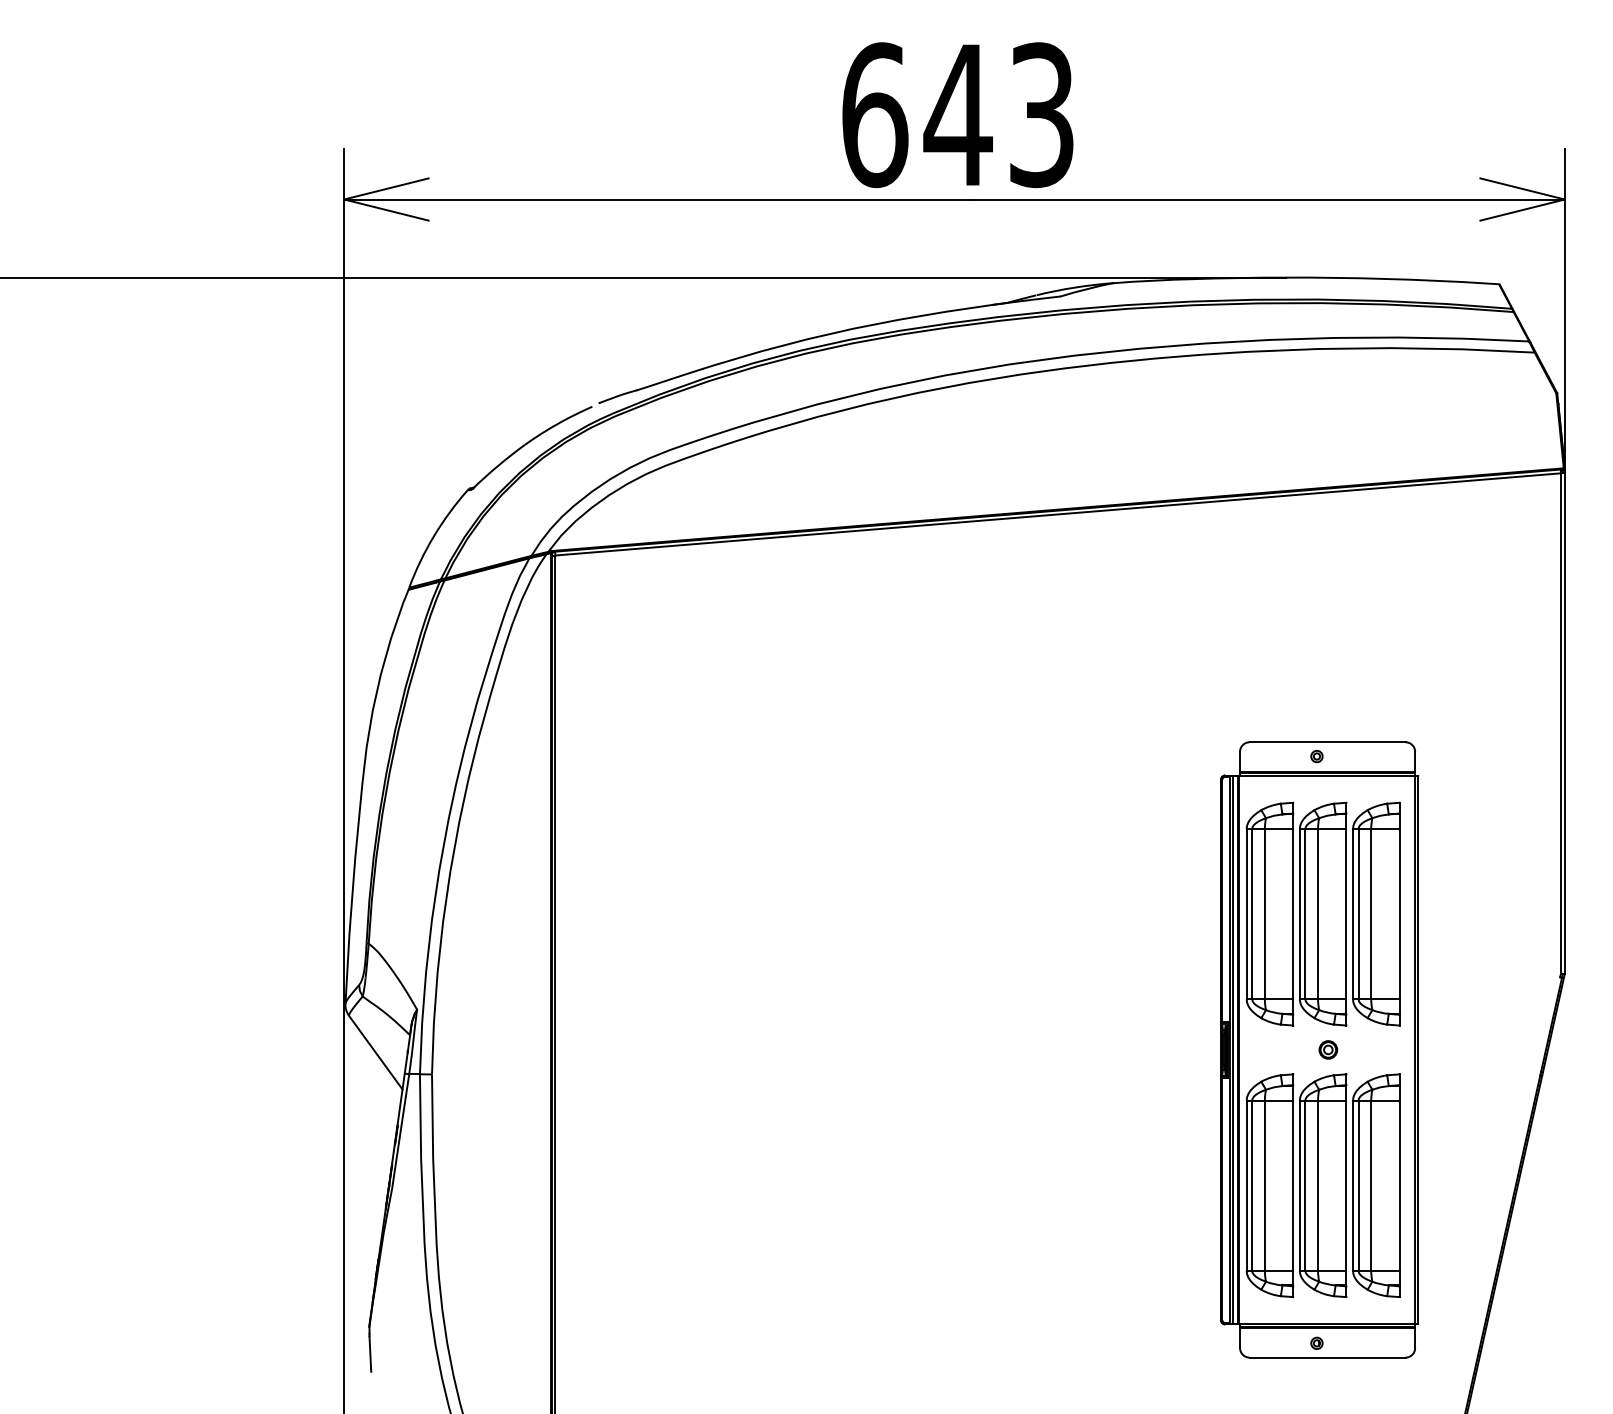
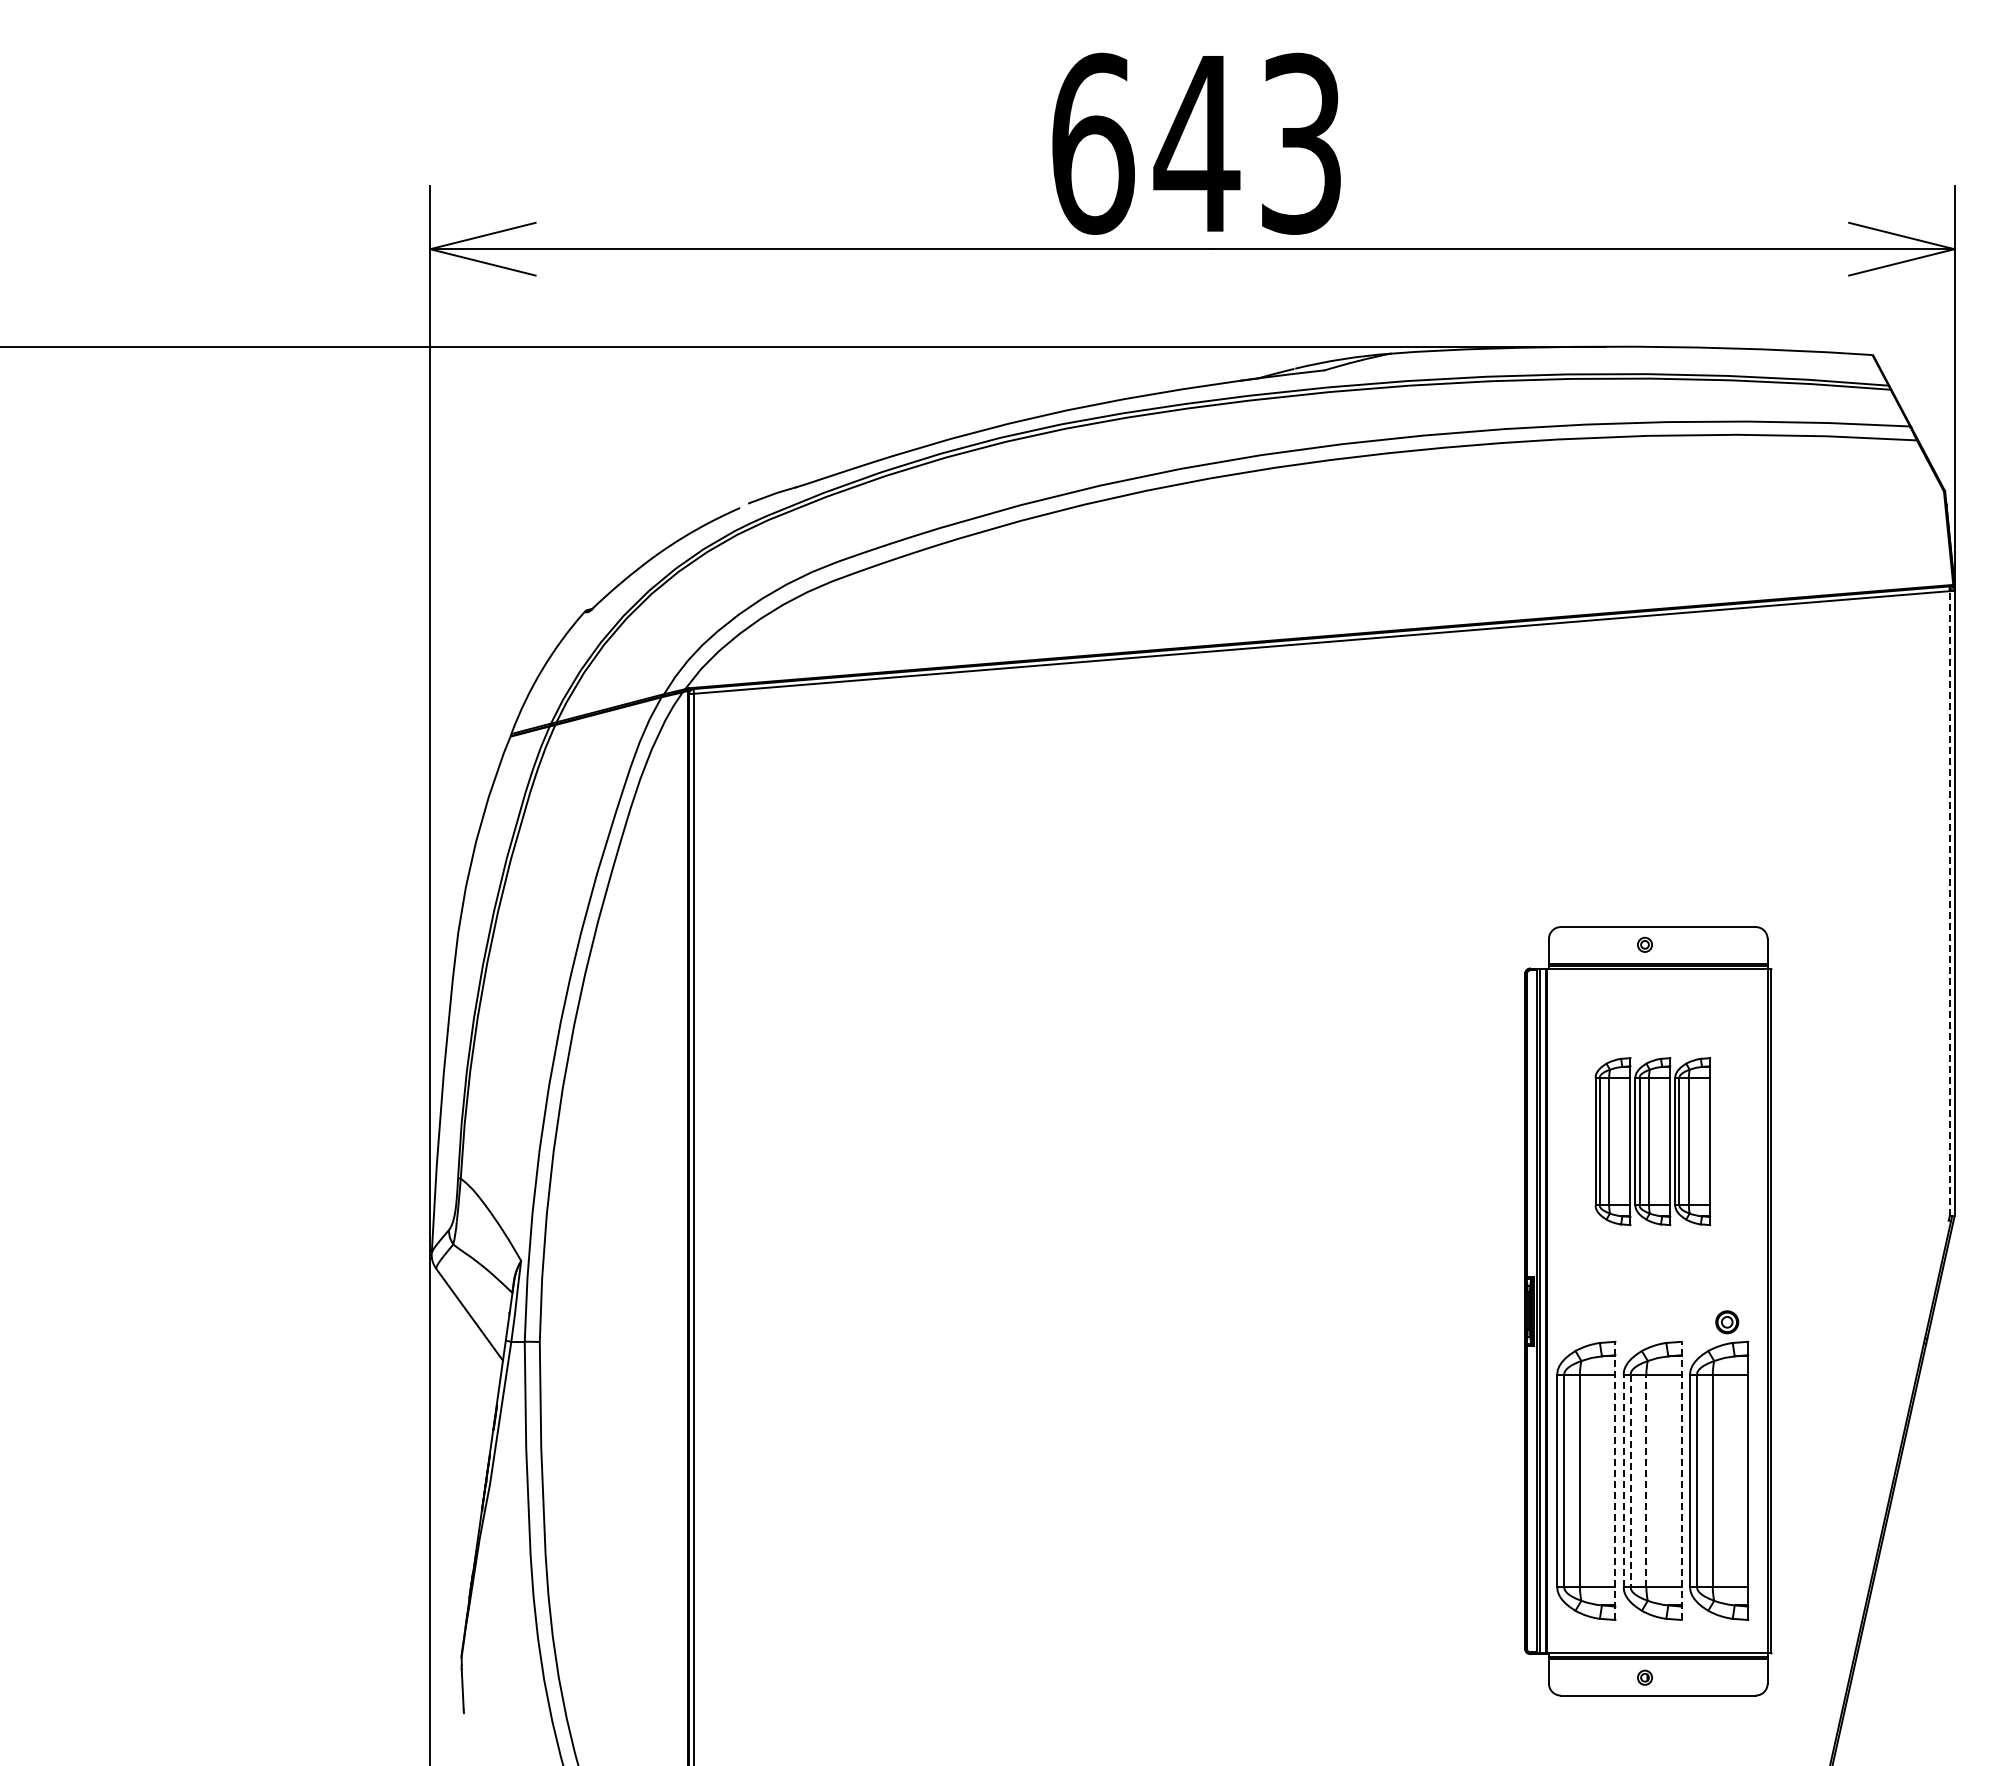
line: (1560, 723) -> (1949, 903), solid -> dashed
part: (1322, 913) -> (1652, 1141), size x0.6
part: (1328, 1050) -> (1727, 1322), moved
line: (1293, 1185) -> (1615, 1480), solid -> dashed
line: (1299, 1185) -> (1623, 1480), solid -> dashed
line: (1318, 1185) -> (1646, 1480), solid -> dashed
line: (1346, 1185) -> (1681, 1480), solid -> dashed
line: (1305, 1186) -> (1630, 1481), solid -> dashed

